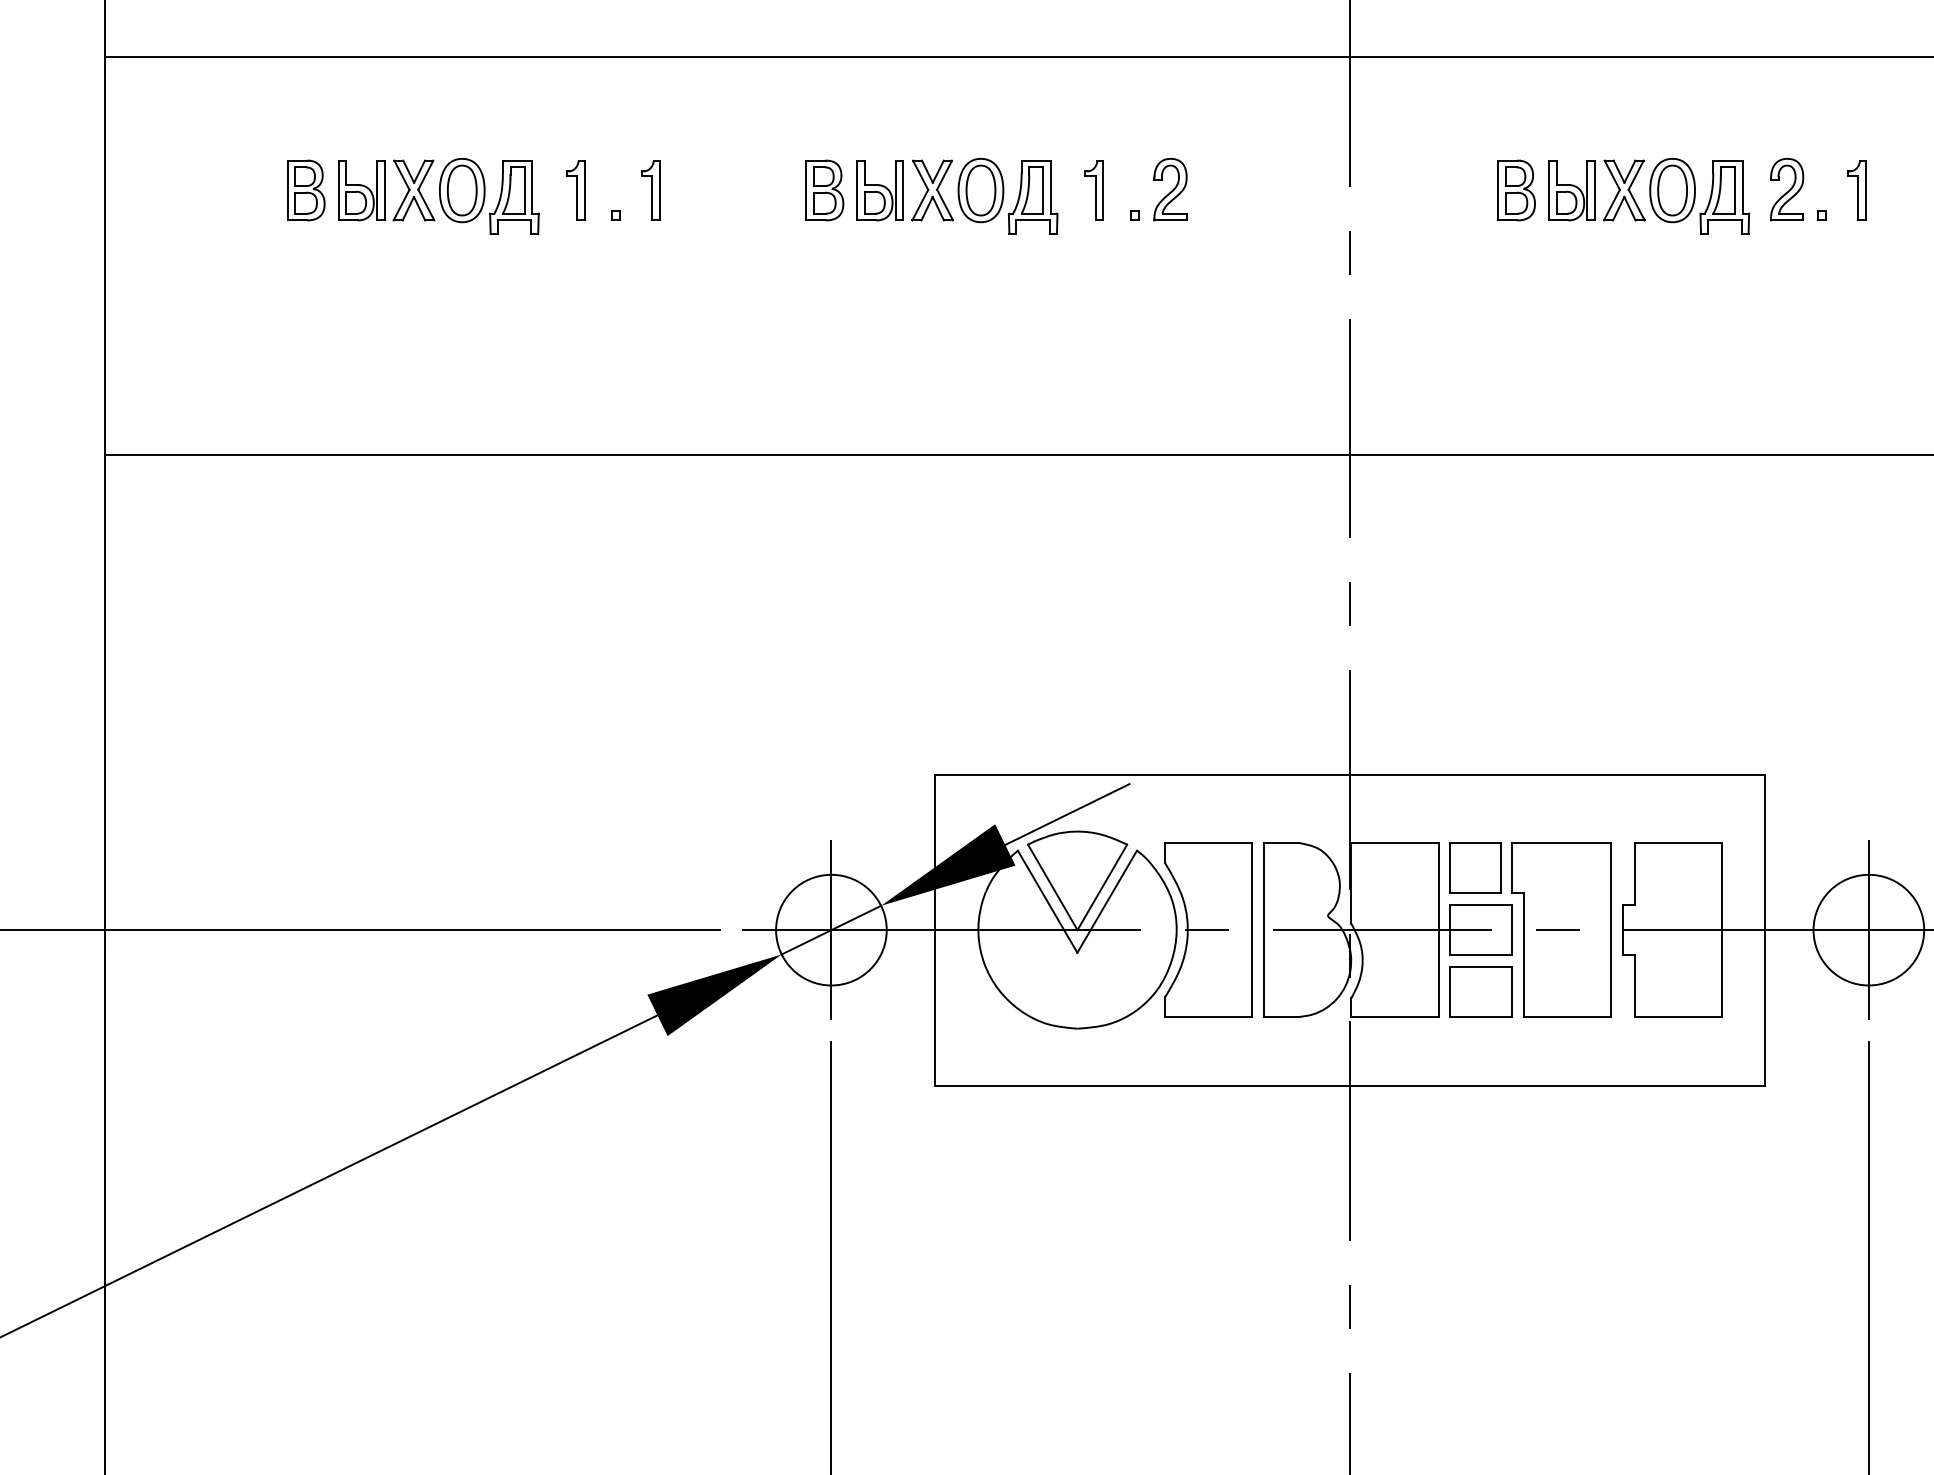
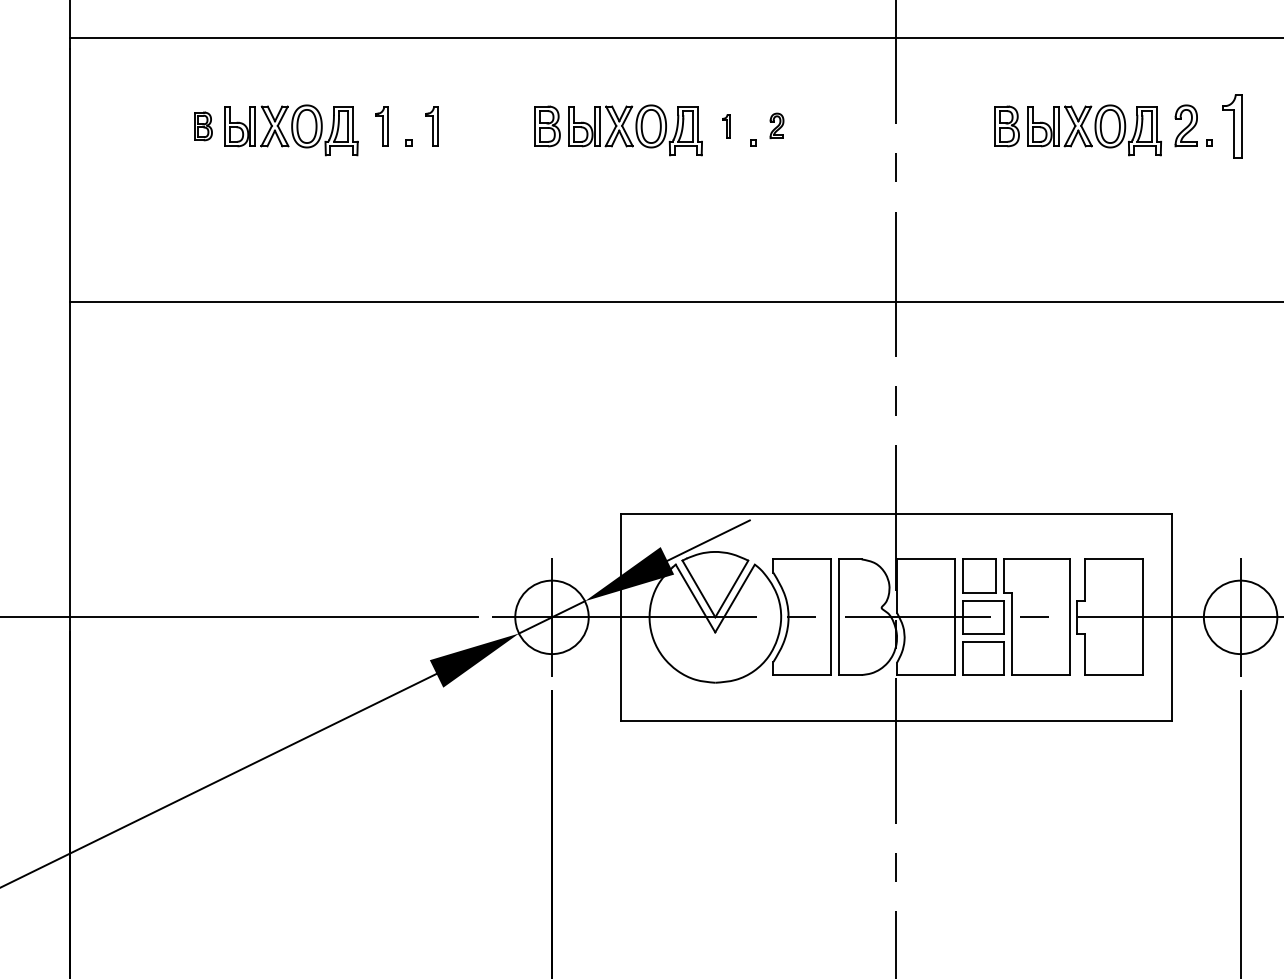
part: (1169, 189) -> (776, 125), size x0.6
part: (306, 190) -> (203, 126), size x0.7
part: (1092, 190) -> (725, 126), size x0.6
part: (1856, 190) -> (1232, 126), size x1.6

